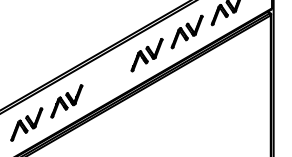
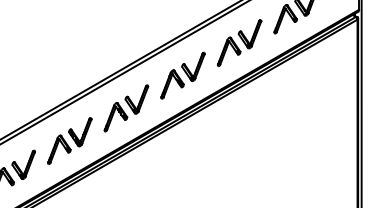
part: (106, 78) -> (125, 108), added

